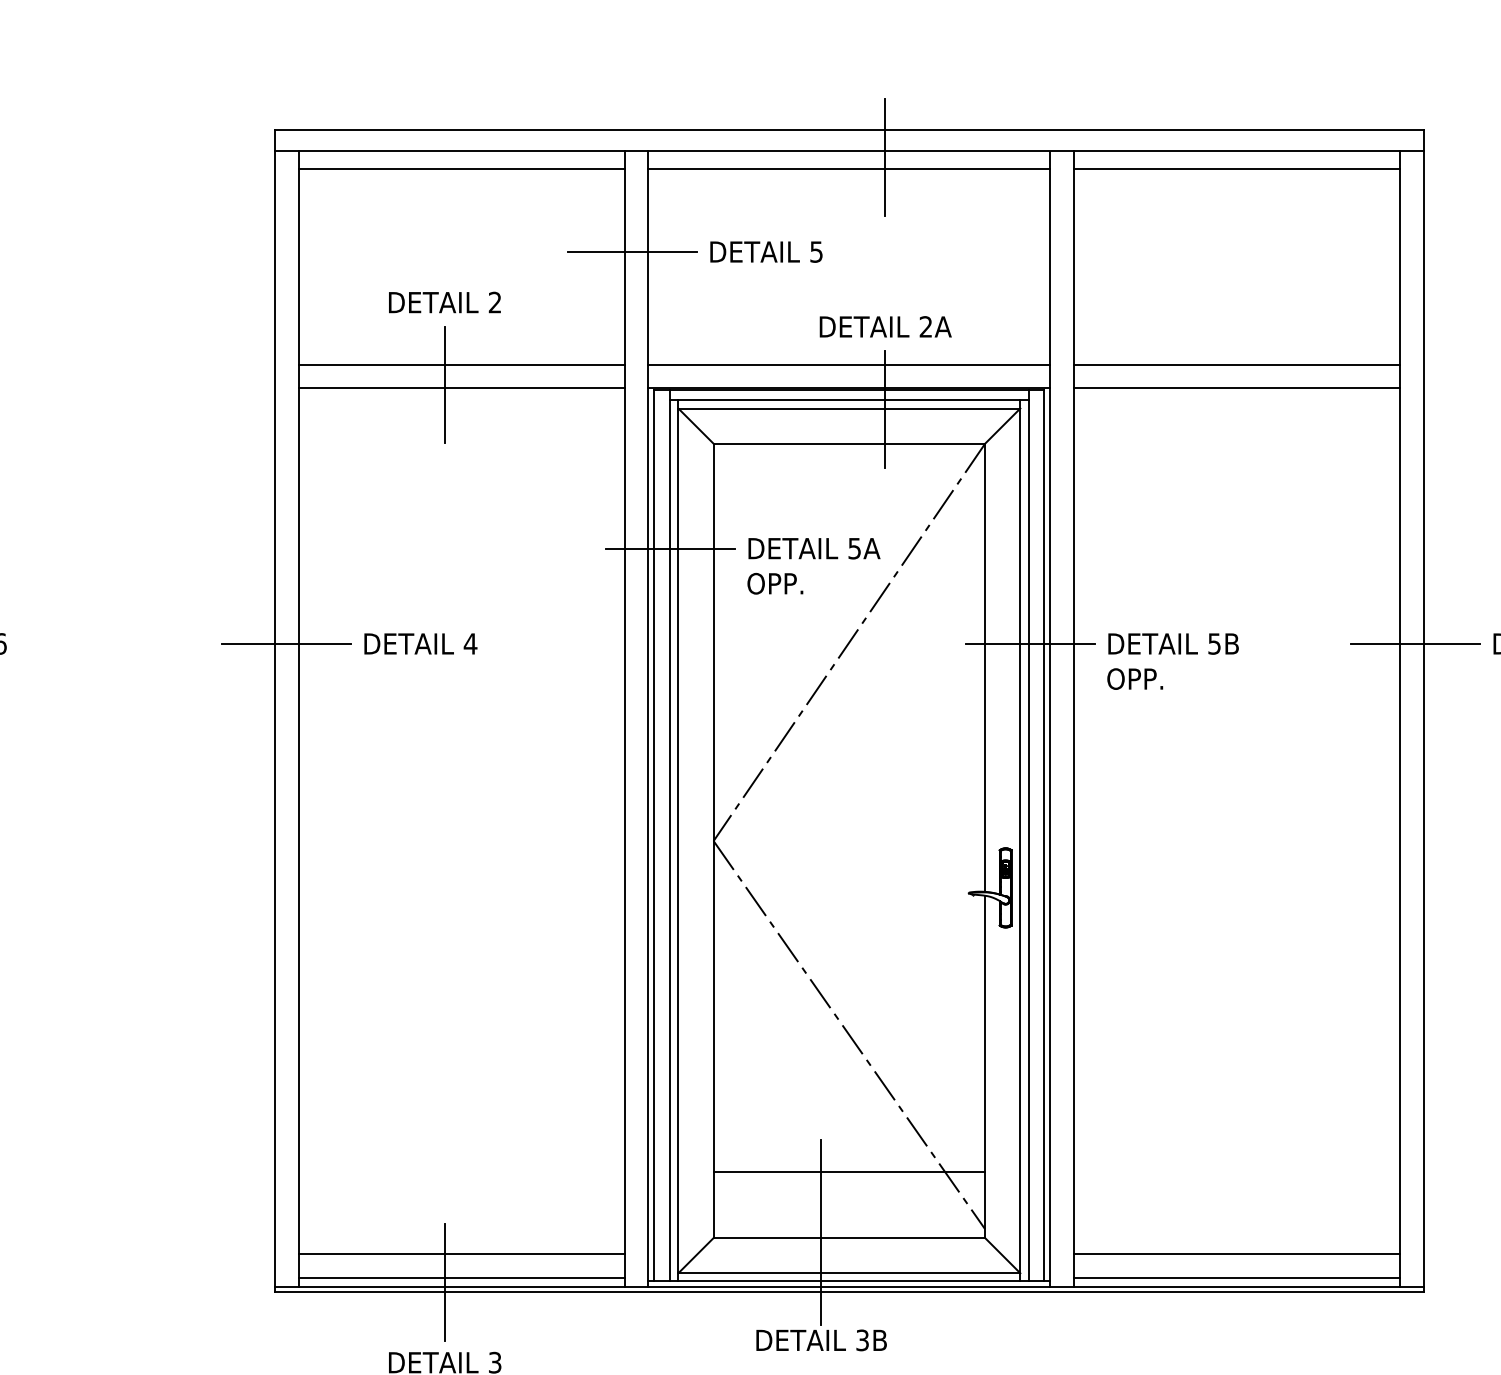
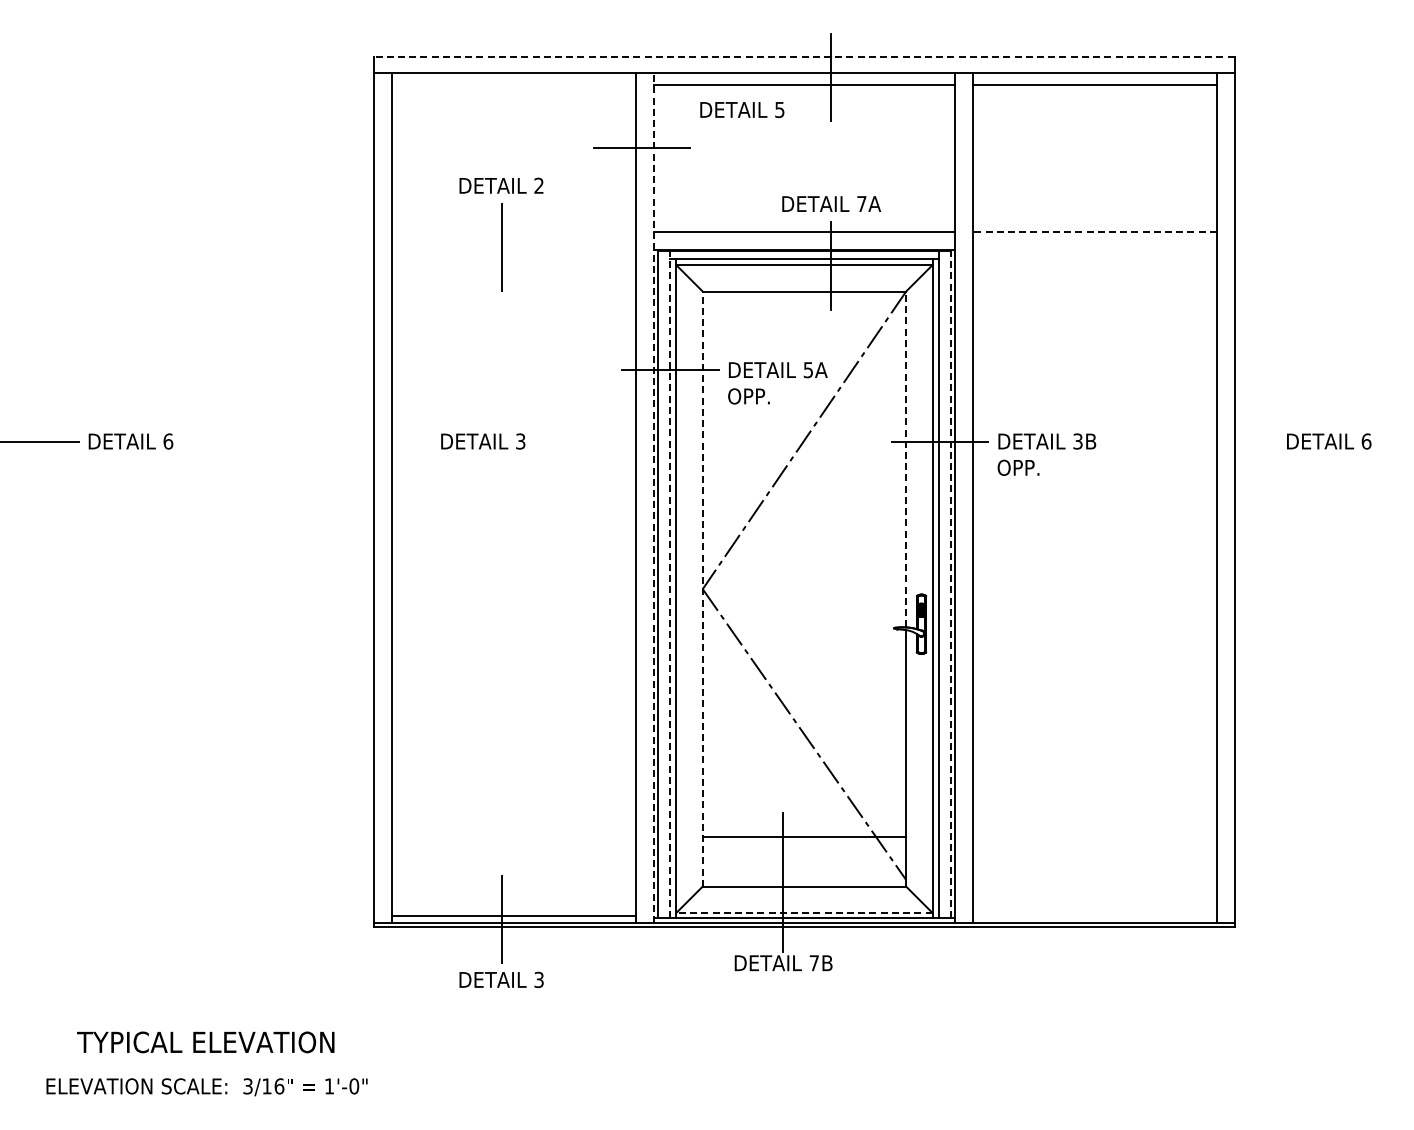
line: (848, 129) -> (803, 56), solid -> dashed
line: (462, 168) -> (514, 85), removed
text: (766, 252) -> (742, 110), moved
text: (925, 326) -> (861, 203), 2A -> 7A
line: (462, 364) -> (514, 232), removed
line: (1236, 364) -> (1094, 232), solid -> dashed
line: (462, 388) -> (514, 250), removed
line: (1236, 388) -> (1094, 250), removed
text: (1213, 642) -> (1077, 440), 5B -> 3B
line: (286, 643) -> (382, 441), removed
text: (470, 643) -> (520, 441), 4 -> 3
line: (1415, 643) -> (1228, 441), removed
line: (985, 667) -> (906, 459), solid -> dashed
line: (647, 718) -> (653, 497), solid -> dashed
line: (670, 834) -> (670, 584), solid -> dashed
line: (1044, 834) -> (950, 584), solid -> dashed
line: (713, 841) -> (702, 589), solid -> dashed
line: (462, 1254) -> (514, 898), removed
line: (1236, 1254) -> (1094, 898), removed
line: (848, 1272) -> (803, 912), solid -> dashed
line: (1236, 1278) -> (1094, 916), removed
text: (861, 1340) -> (813, 963), 3B -> 7B

